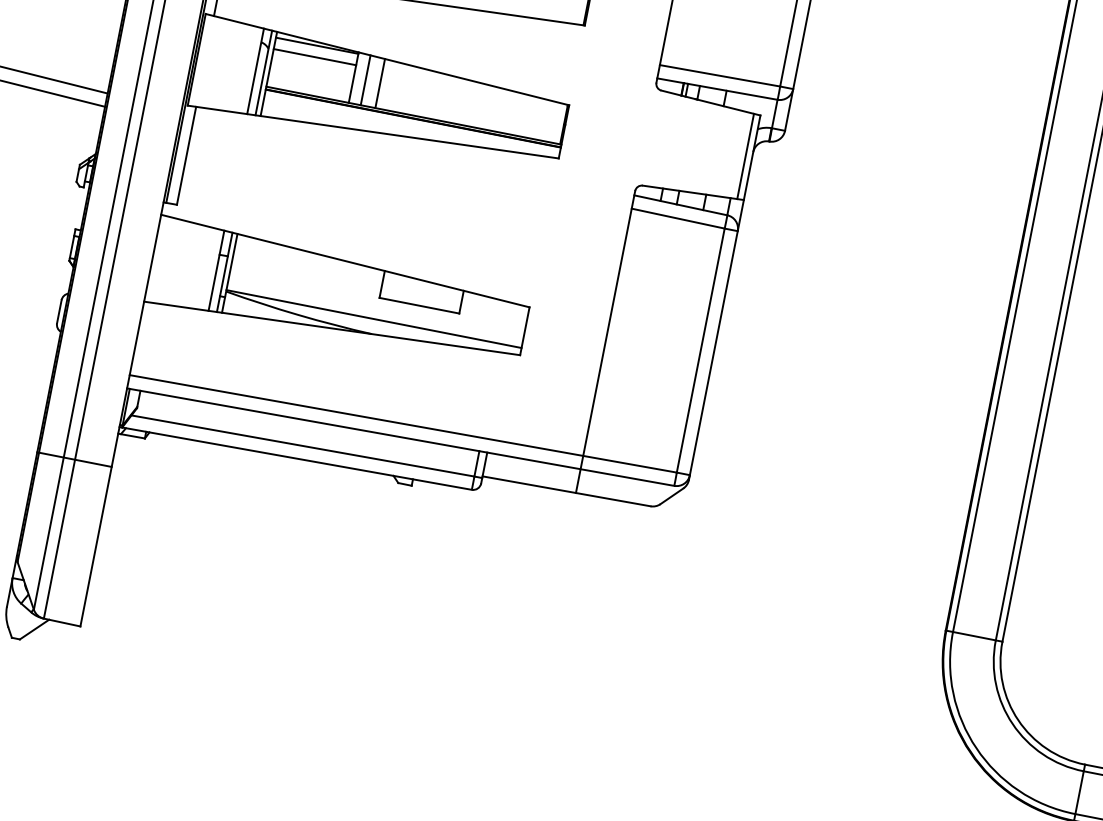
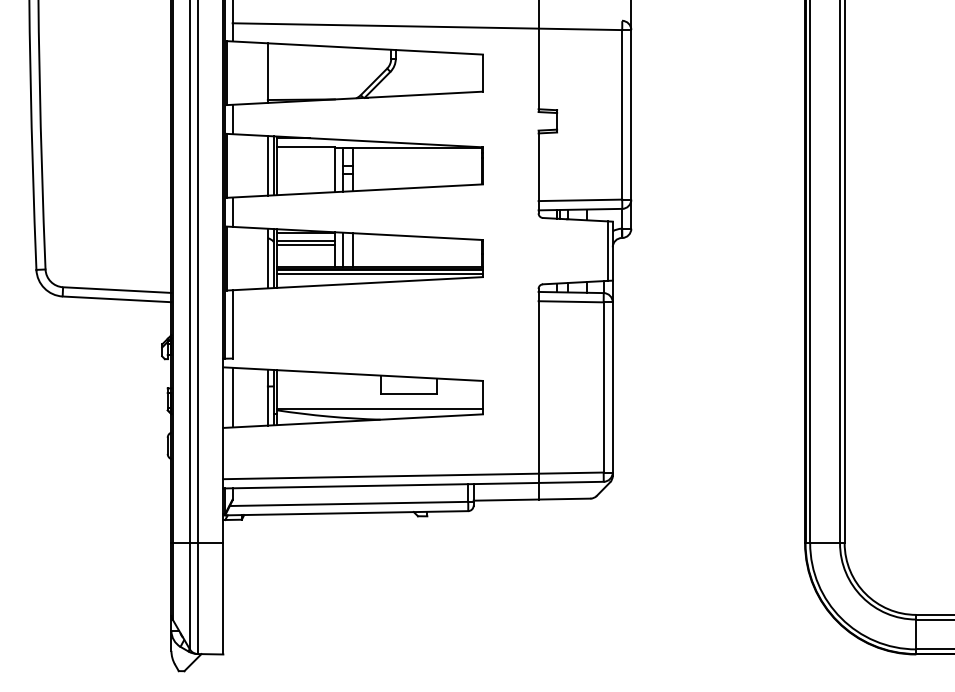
line: (313, 63) -> (305, 245), added
line: (411, 124) -> (379, 273), added
line: (165, 260) -> (232, 397), added

